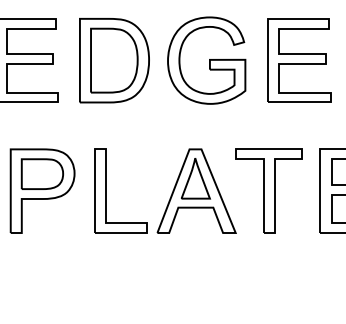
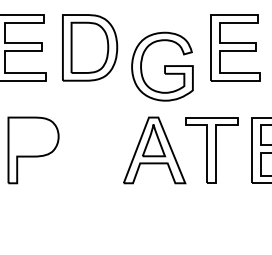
part: (206, 60) -> (162, 66), moved
part: (41, 173) -> (32, 136), removed
part: (106, 190) -> (83, 149), removed

